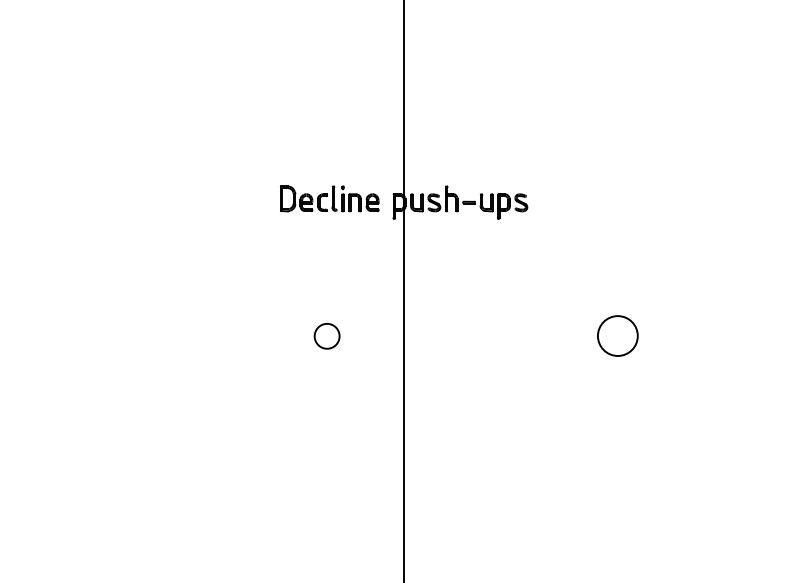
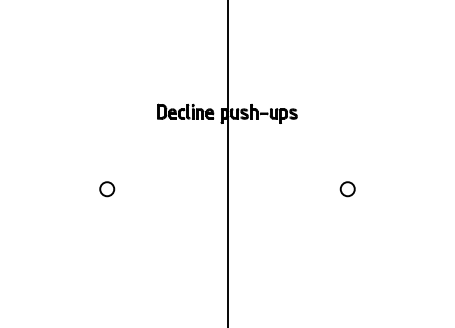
circle: (327, 336) -> (107, 189), moved
circle: (617, 336) -> (347, 189), size x0.62

